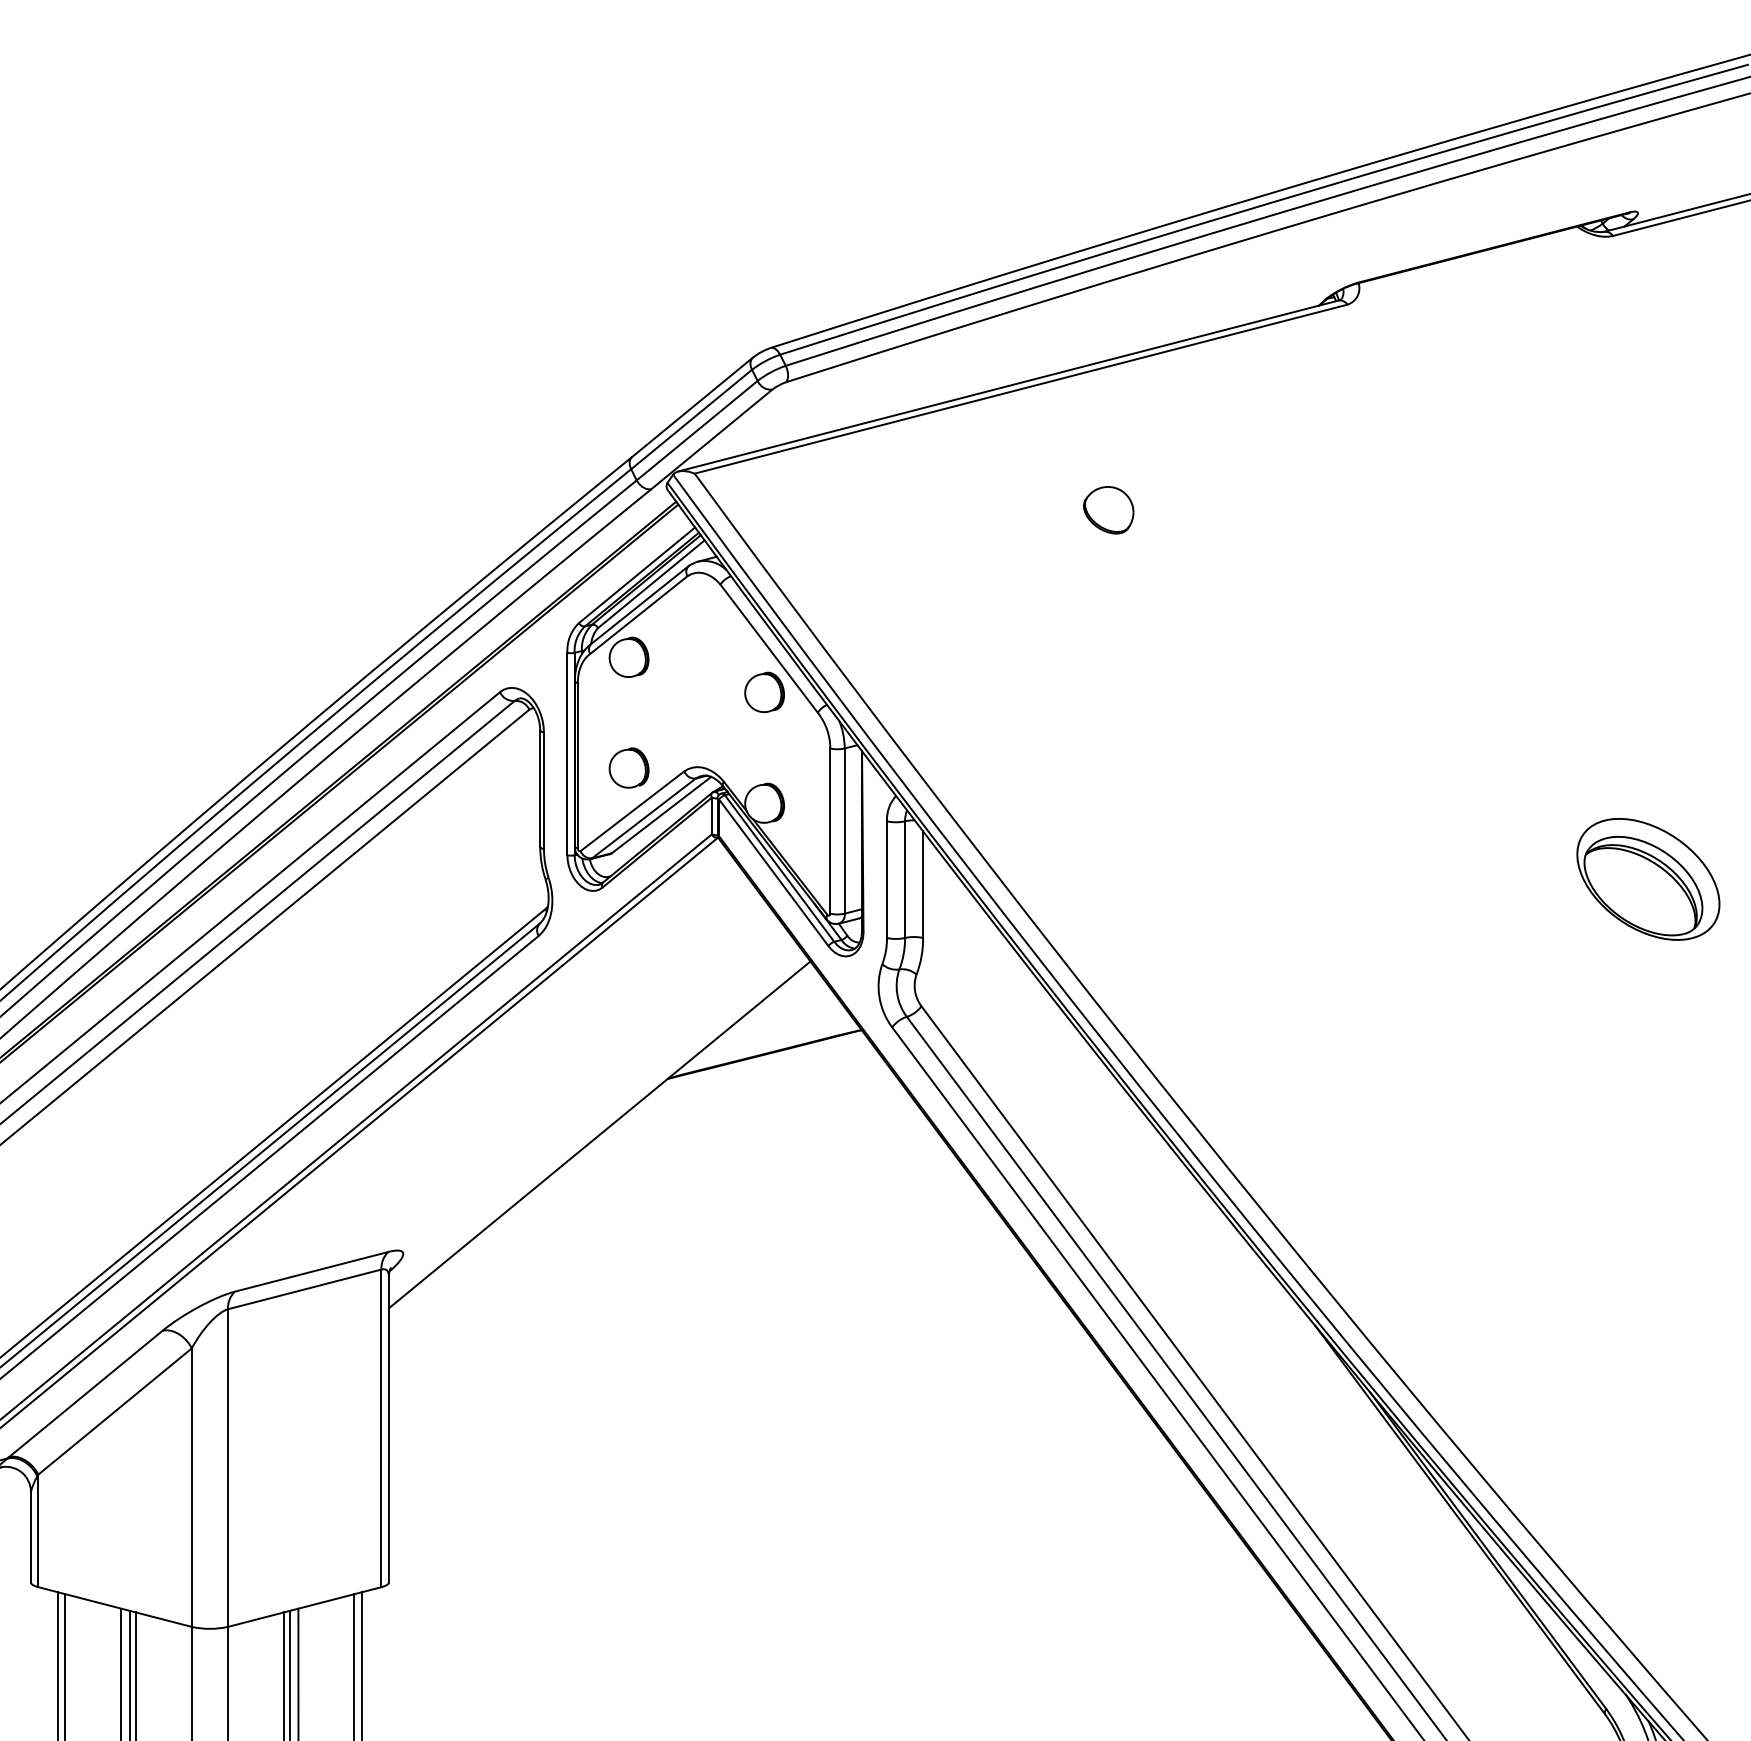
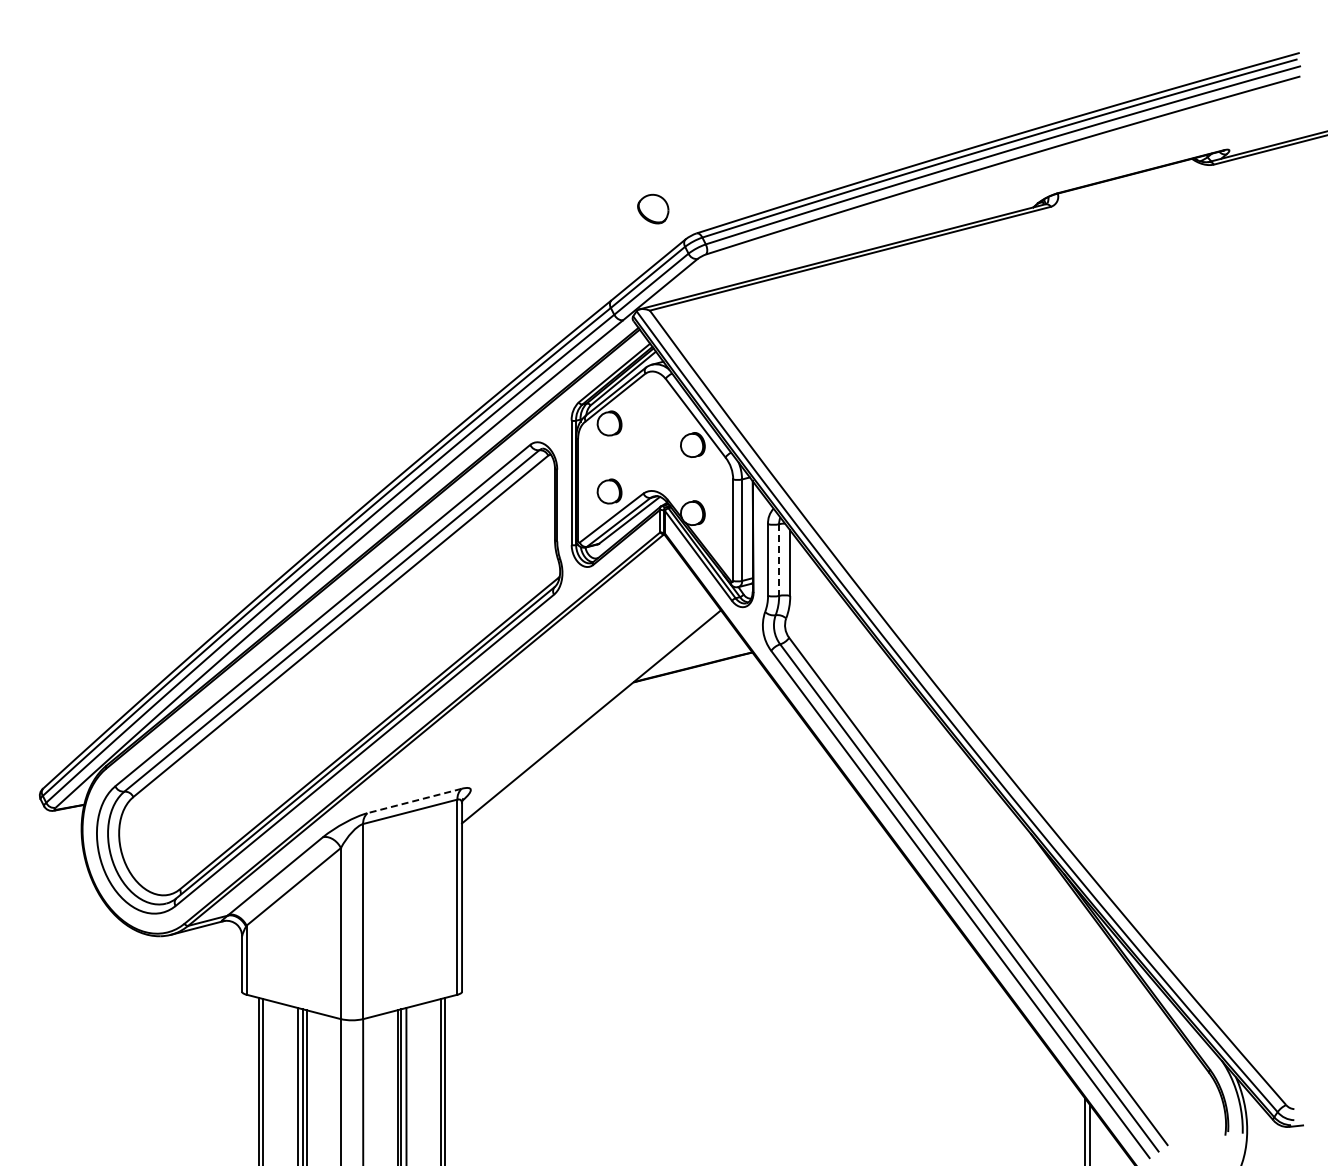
part: (1109, 509) -> (653, 208), moved
part: (1647, 878) -> (1235, 559), removed
line: (905, 880) -> (779, 560), solid -> dashed
line: (311, 1272) -> (414, 801), solid -> dashed

